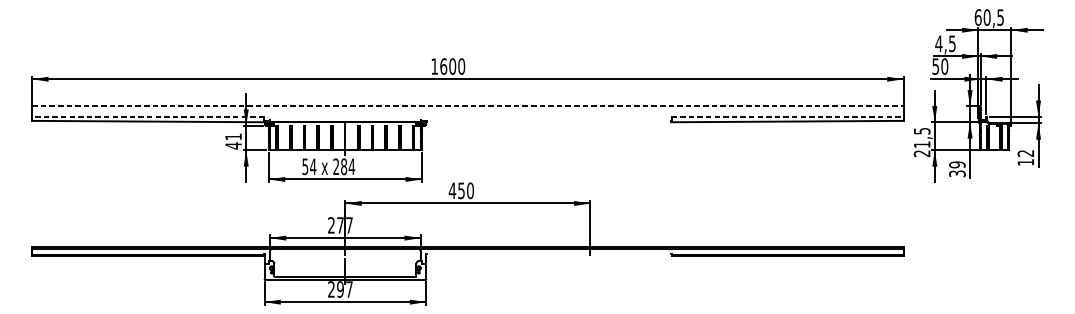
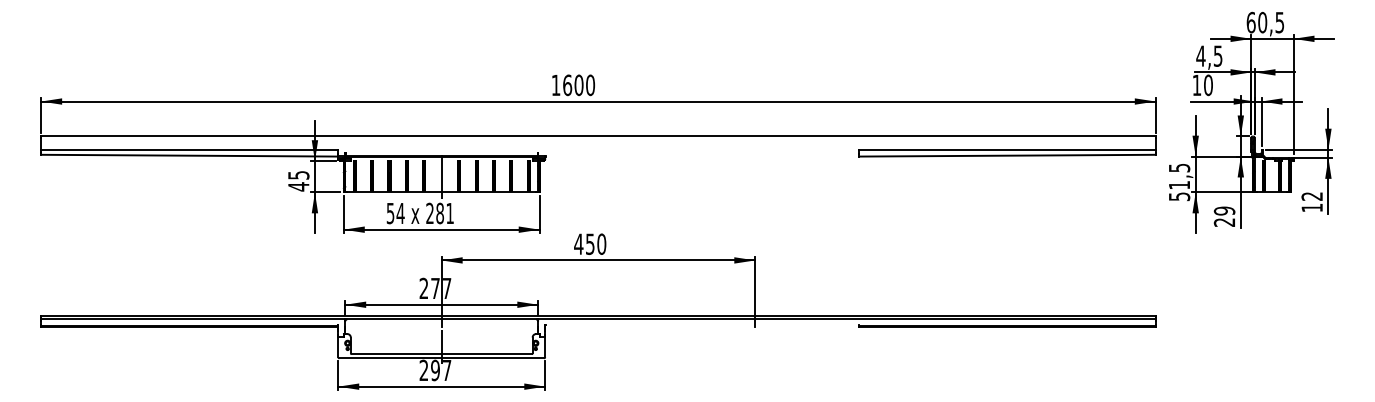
text: (935, 66) -> (1196, 85), 50 -> 10
line: (467, 106) -> (598, 136), dashed -> solid
line: (148, 116) -> (189, 149), dashed -> solid
line: (787, 116) -> (1007, 149), dashed -> solid
text: (233, 137) -> (298, 175), 41 -> 45
text: (922, 153) -> (1179, 196), 21,5 -> 51,5
text: (352, 166) -> (450, 213), 284 -> 281
text: (957, 173) -> (1224, 222), 39 -> 29

